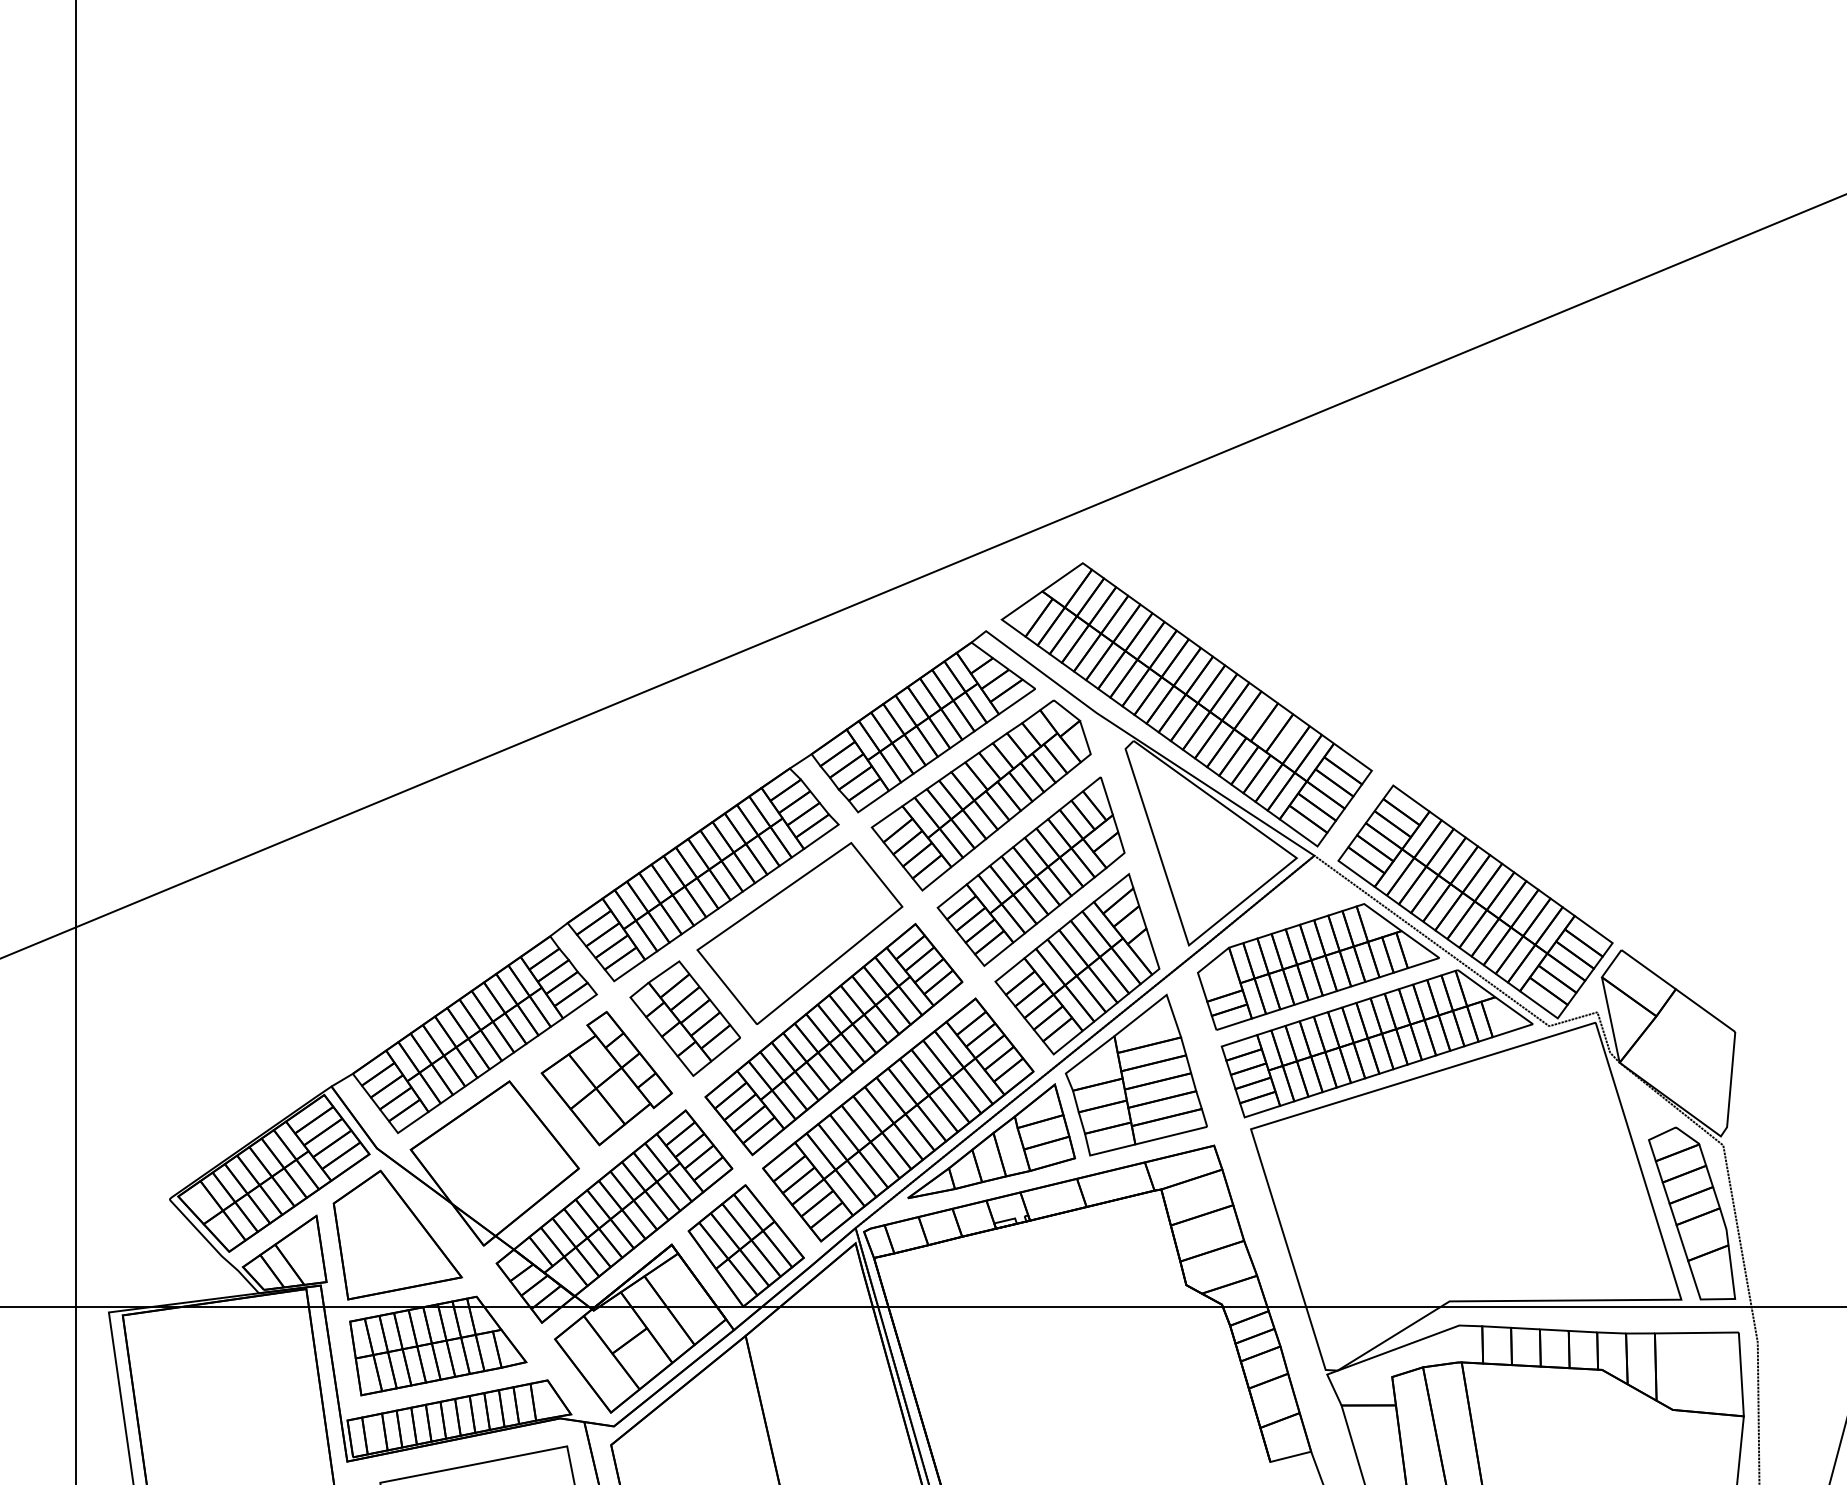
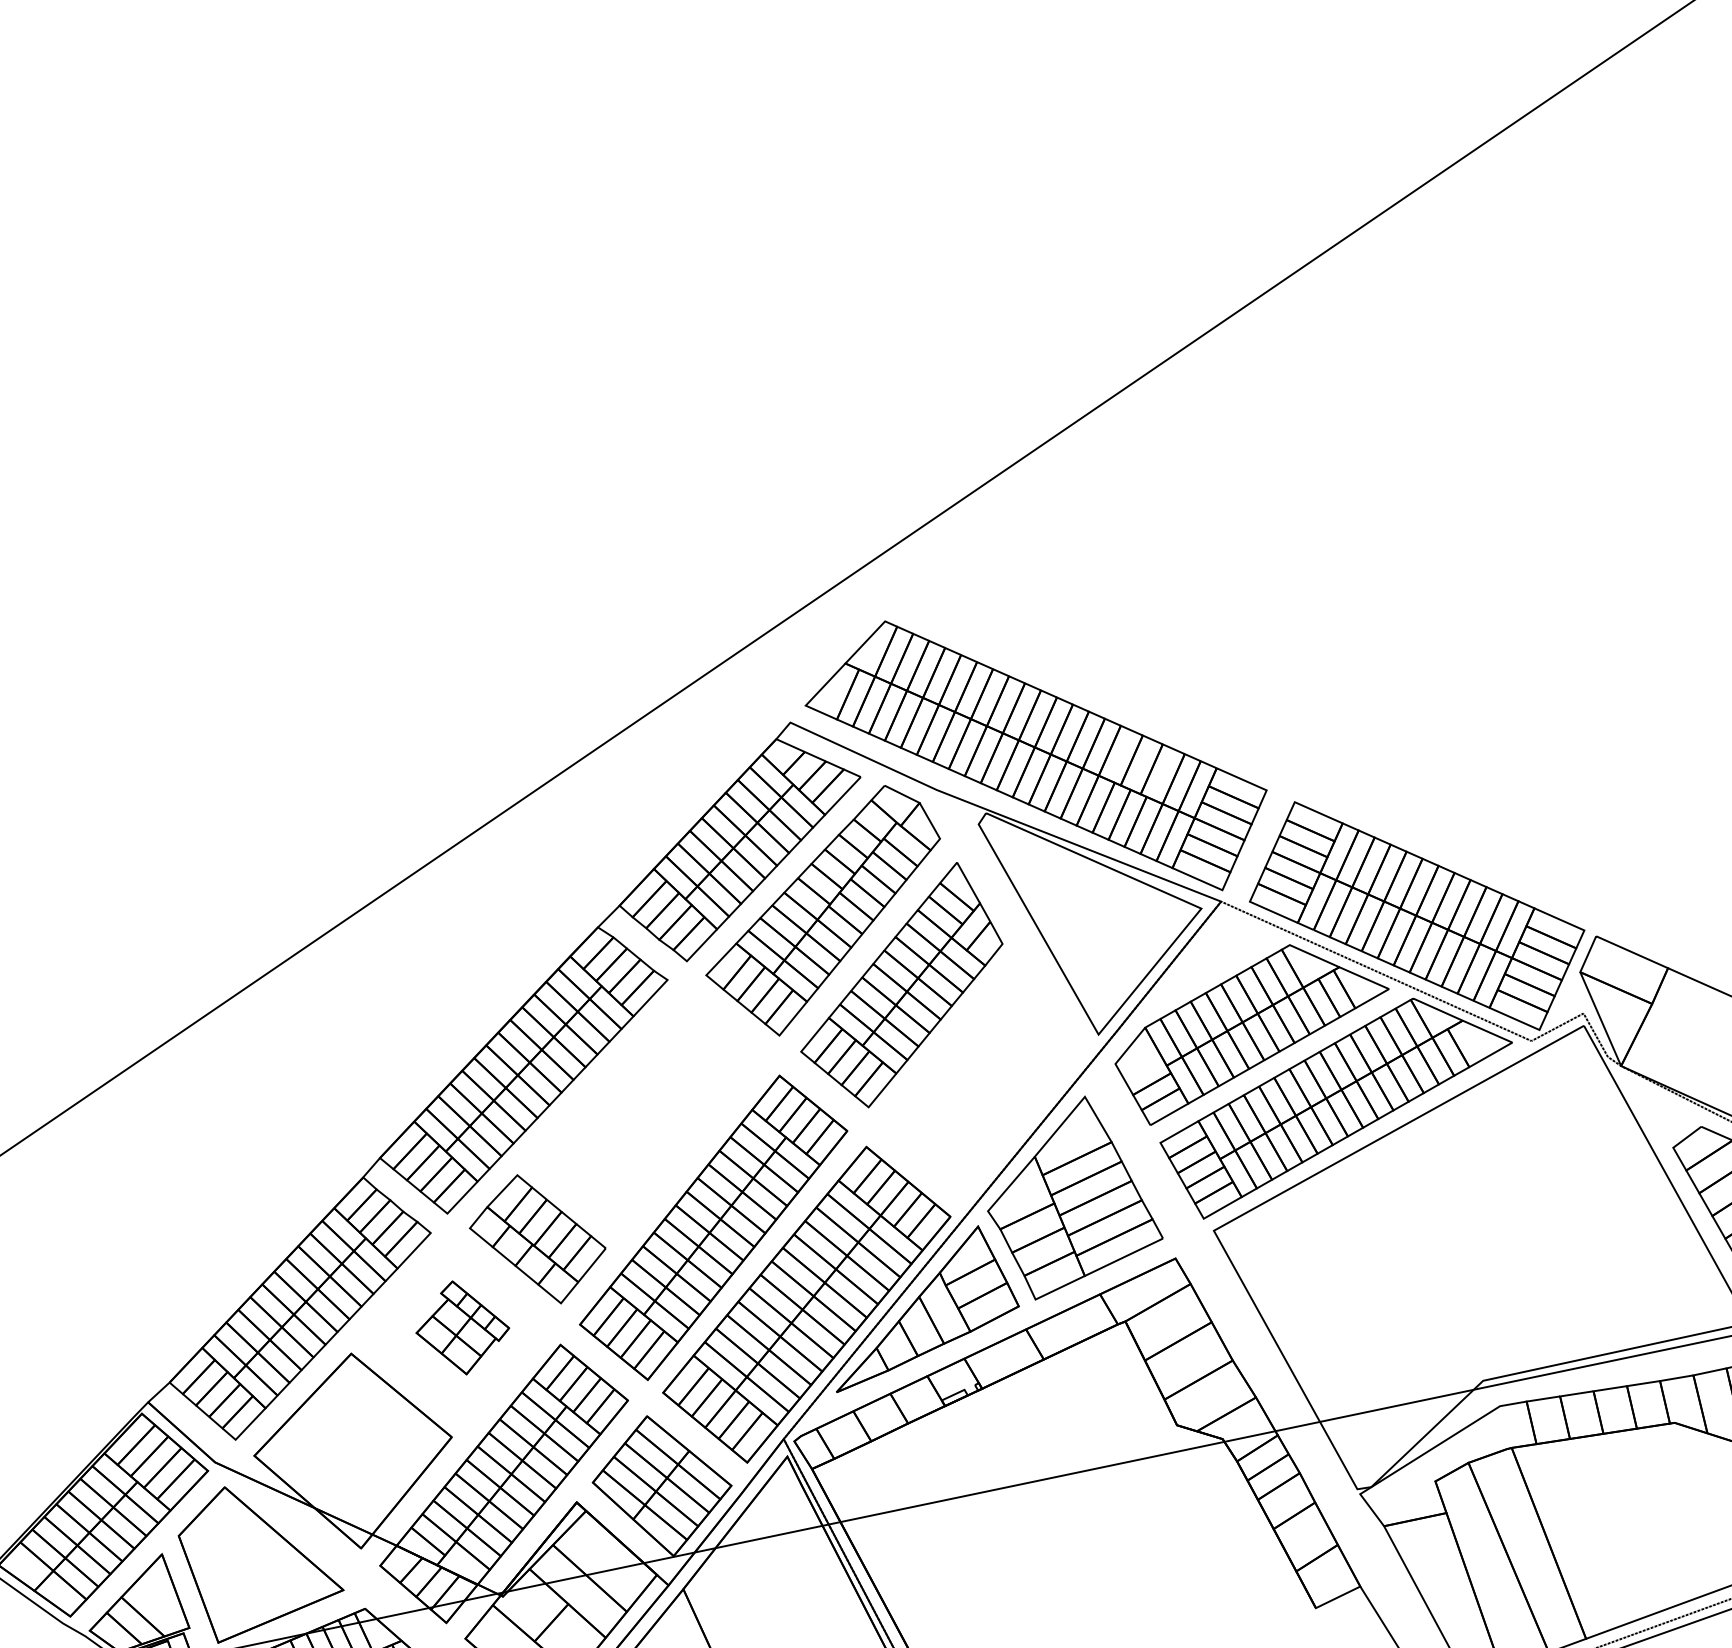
part: (799, 933) -> (648, 1114), removed
part: (1077, 963) -> (974, 1082), removed
part: (606, 1078) -> (461, 1327), size x0.6

